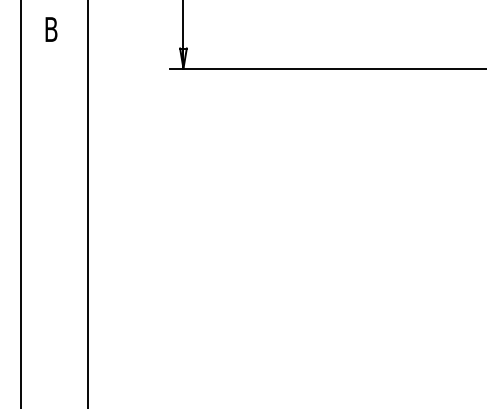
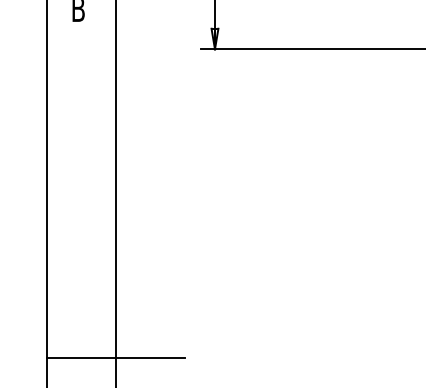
line: (87, 366) -> (115, 357), added

